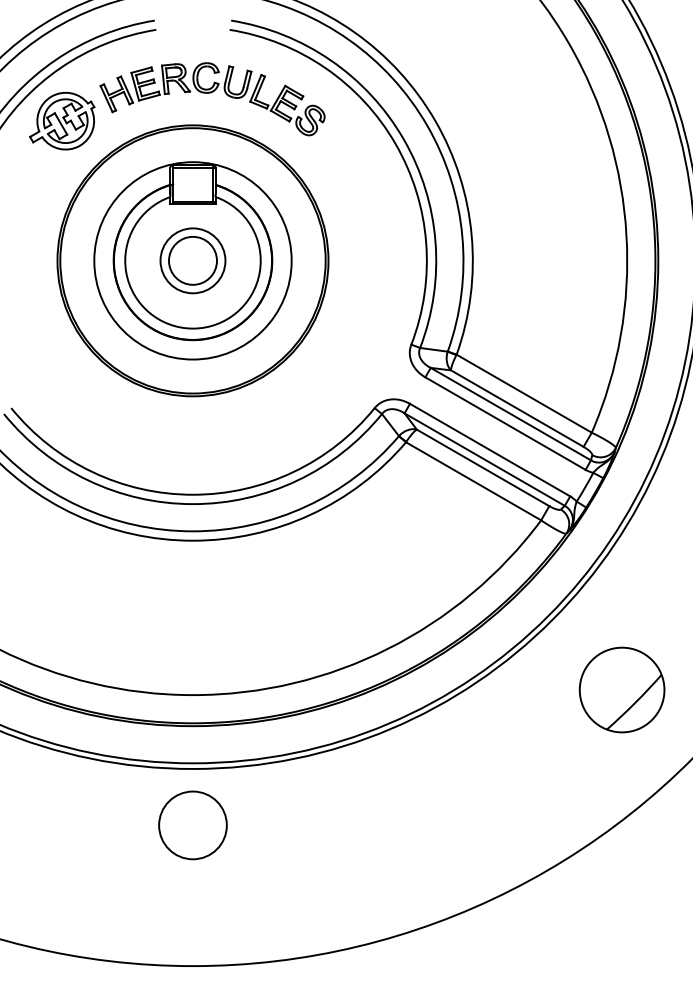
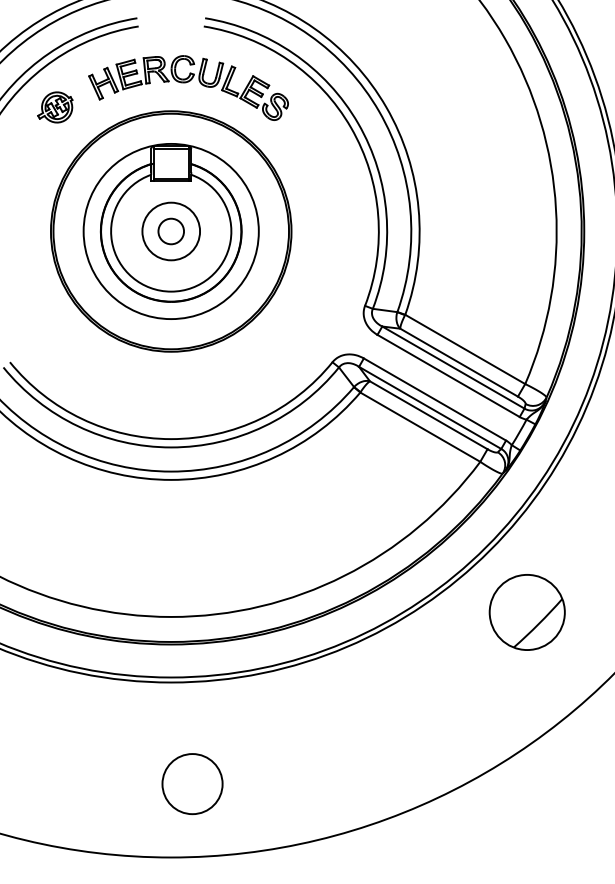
part: (62, 120) -> (55, 106), size x0.6
circle: (192, 260) -> (170, 231), size x0.6
part: (621, 689) -> (526, 611), moved
circle: (192, 825) -> (192, 784), moved

